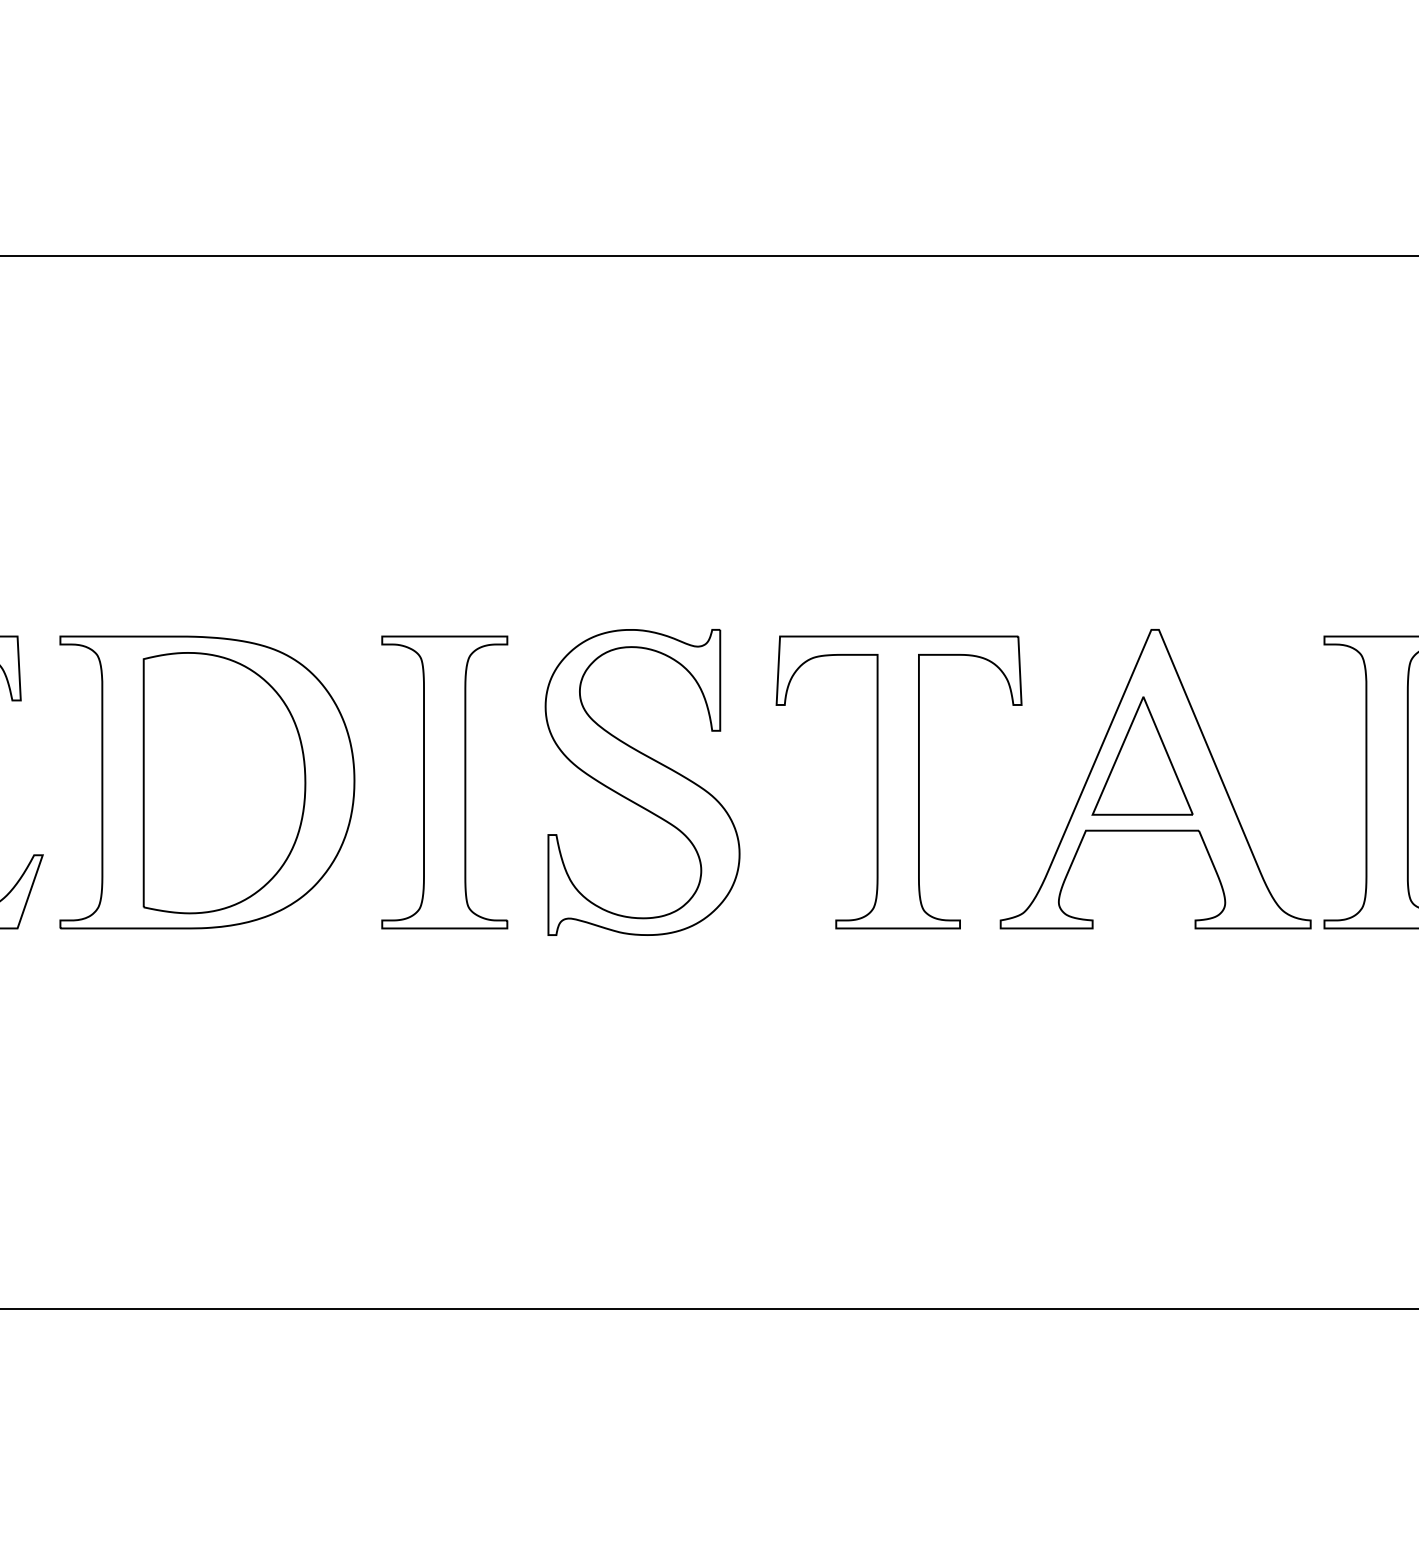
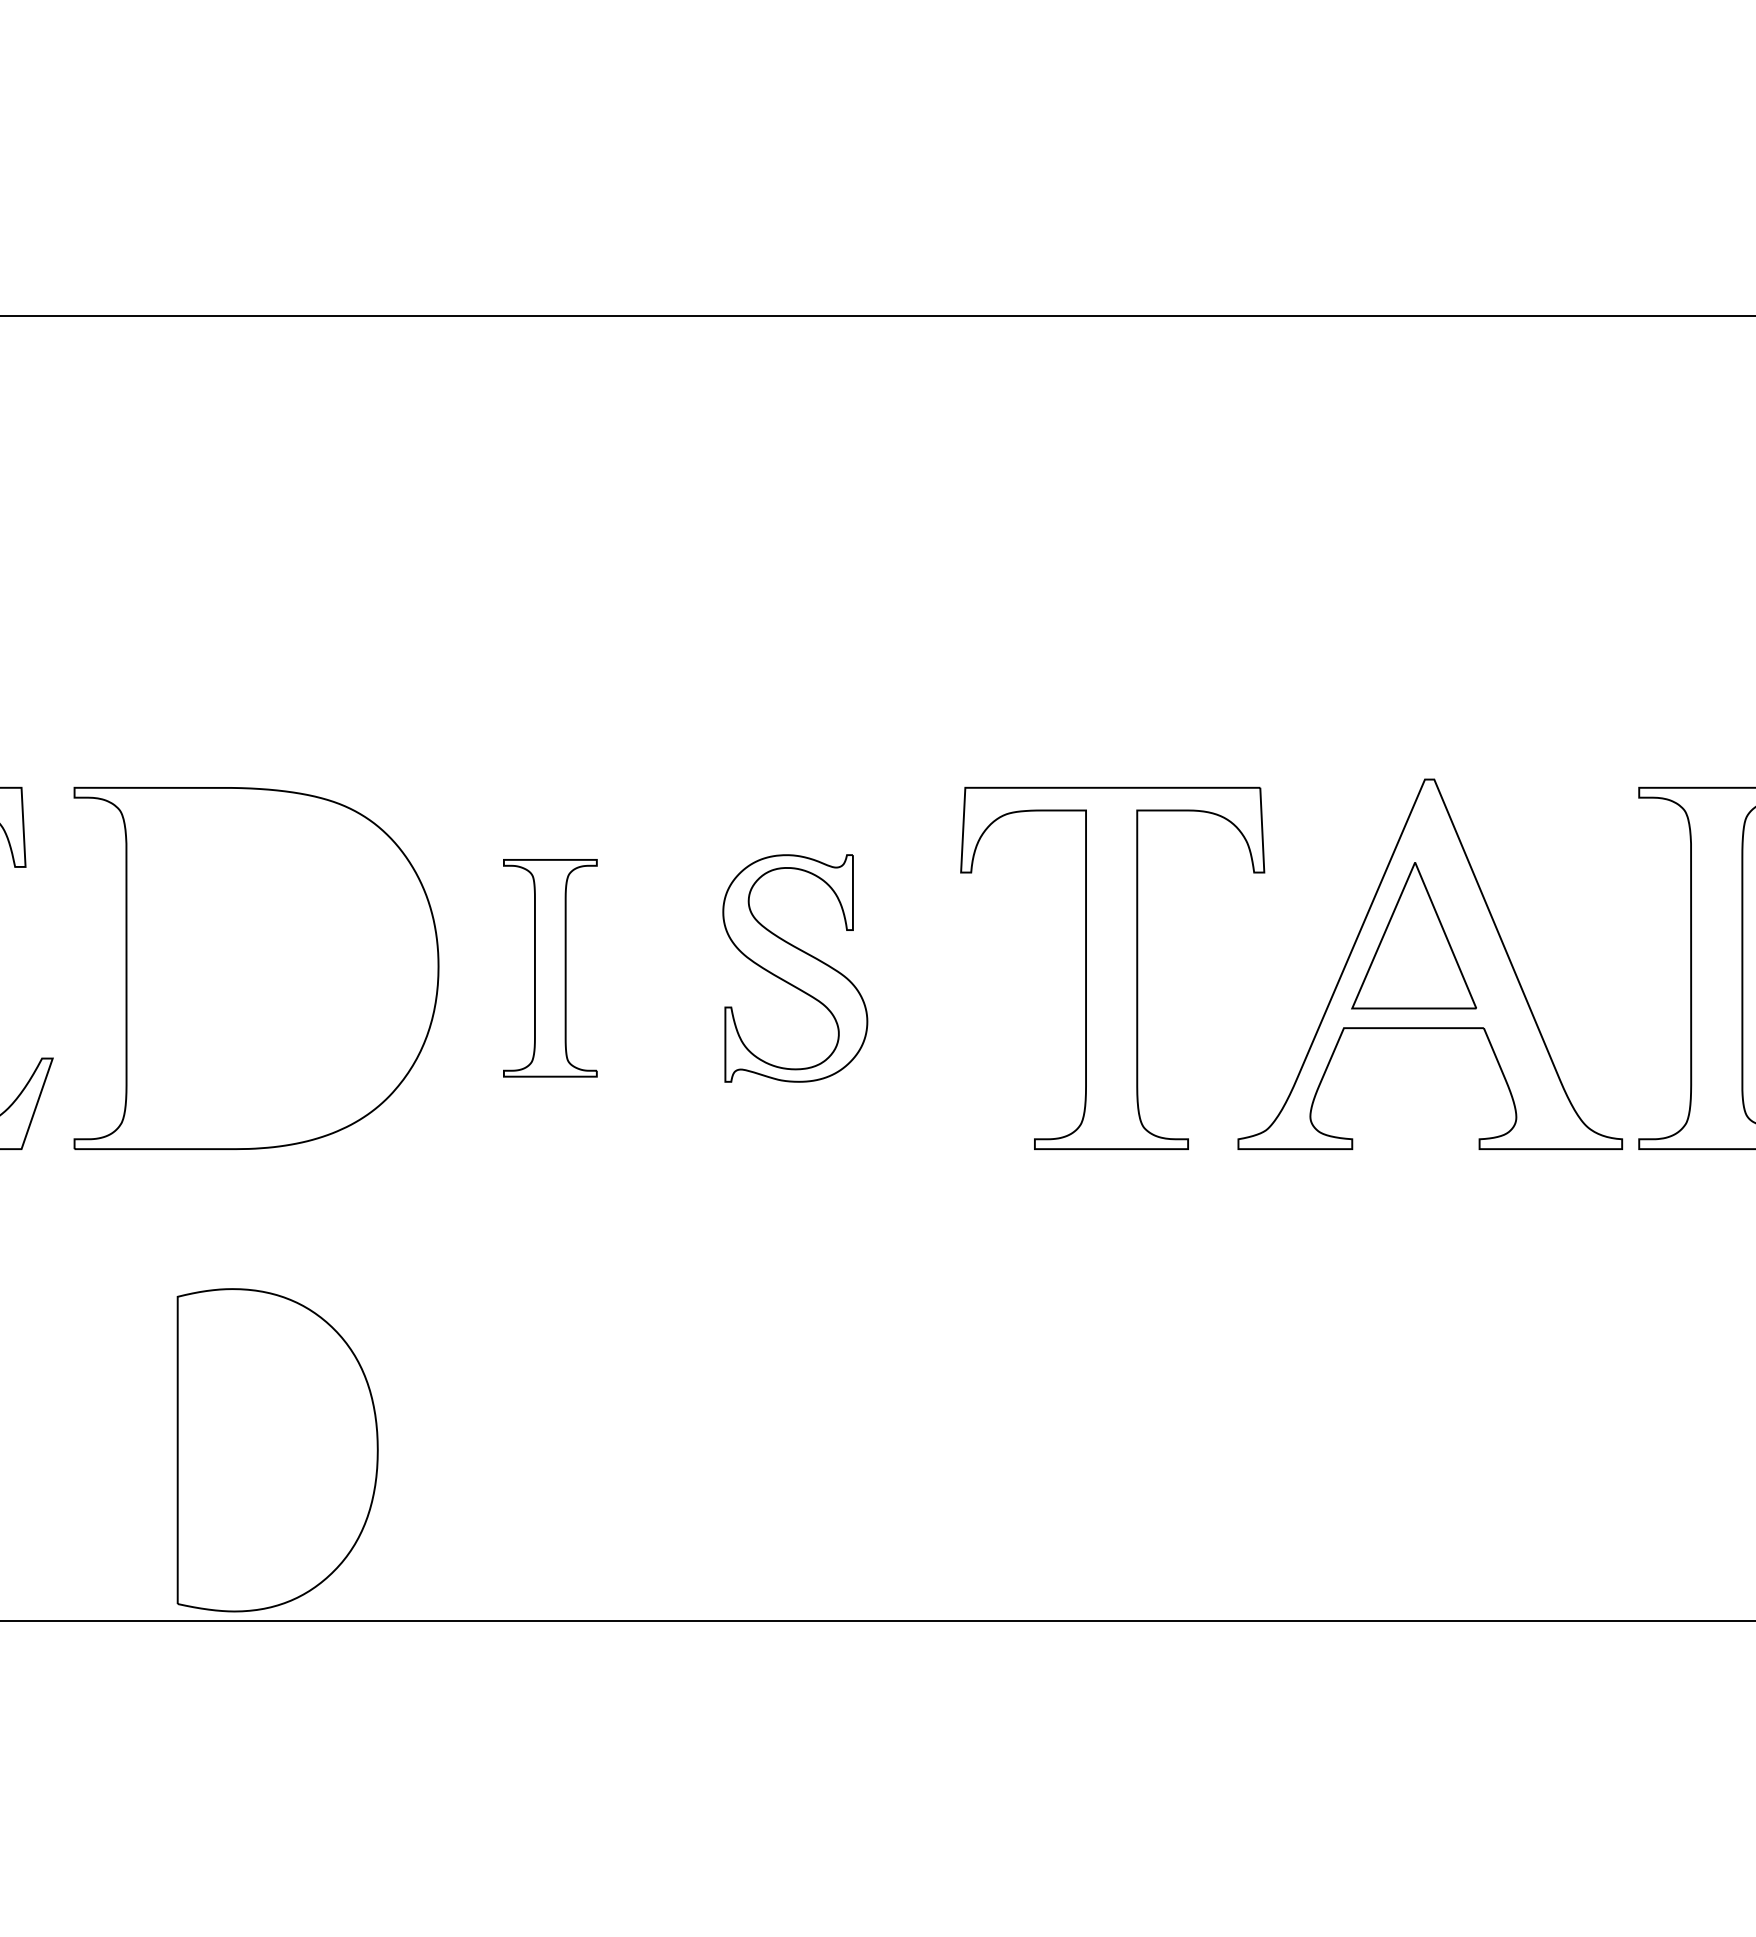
part: (444, 781) -> (550, 967), size x0.6
part: (642, 782) -> (795, 968), size x0.6
part: (224, 783) -> (277, 1450), moved

